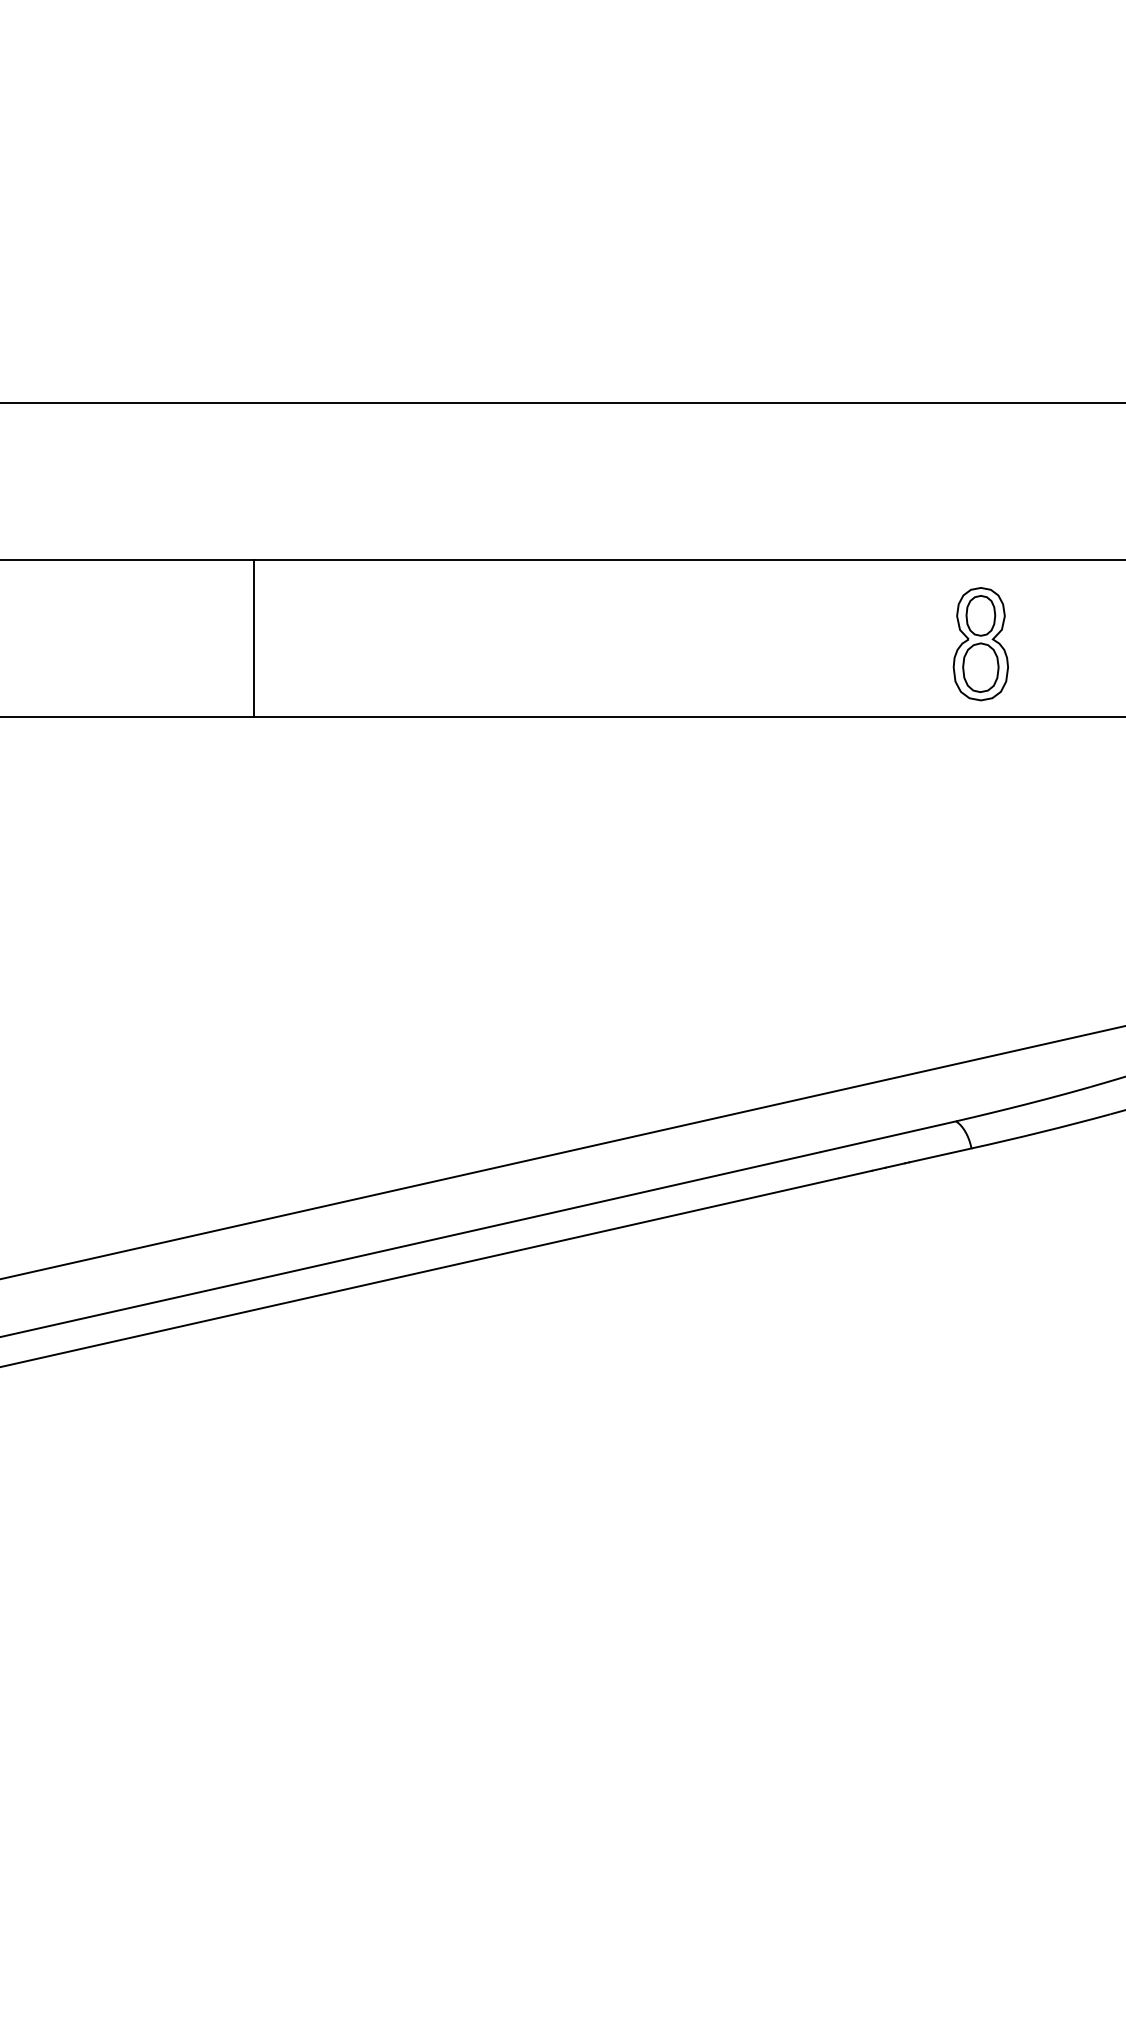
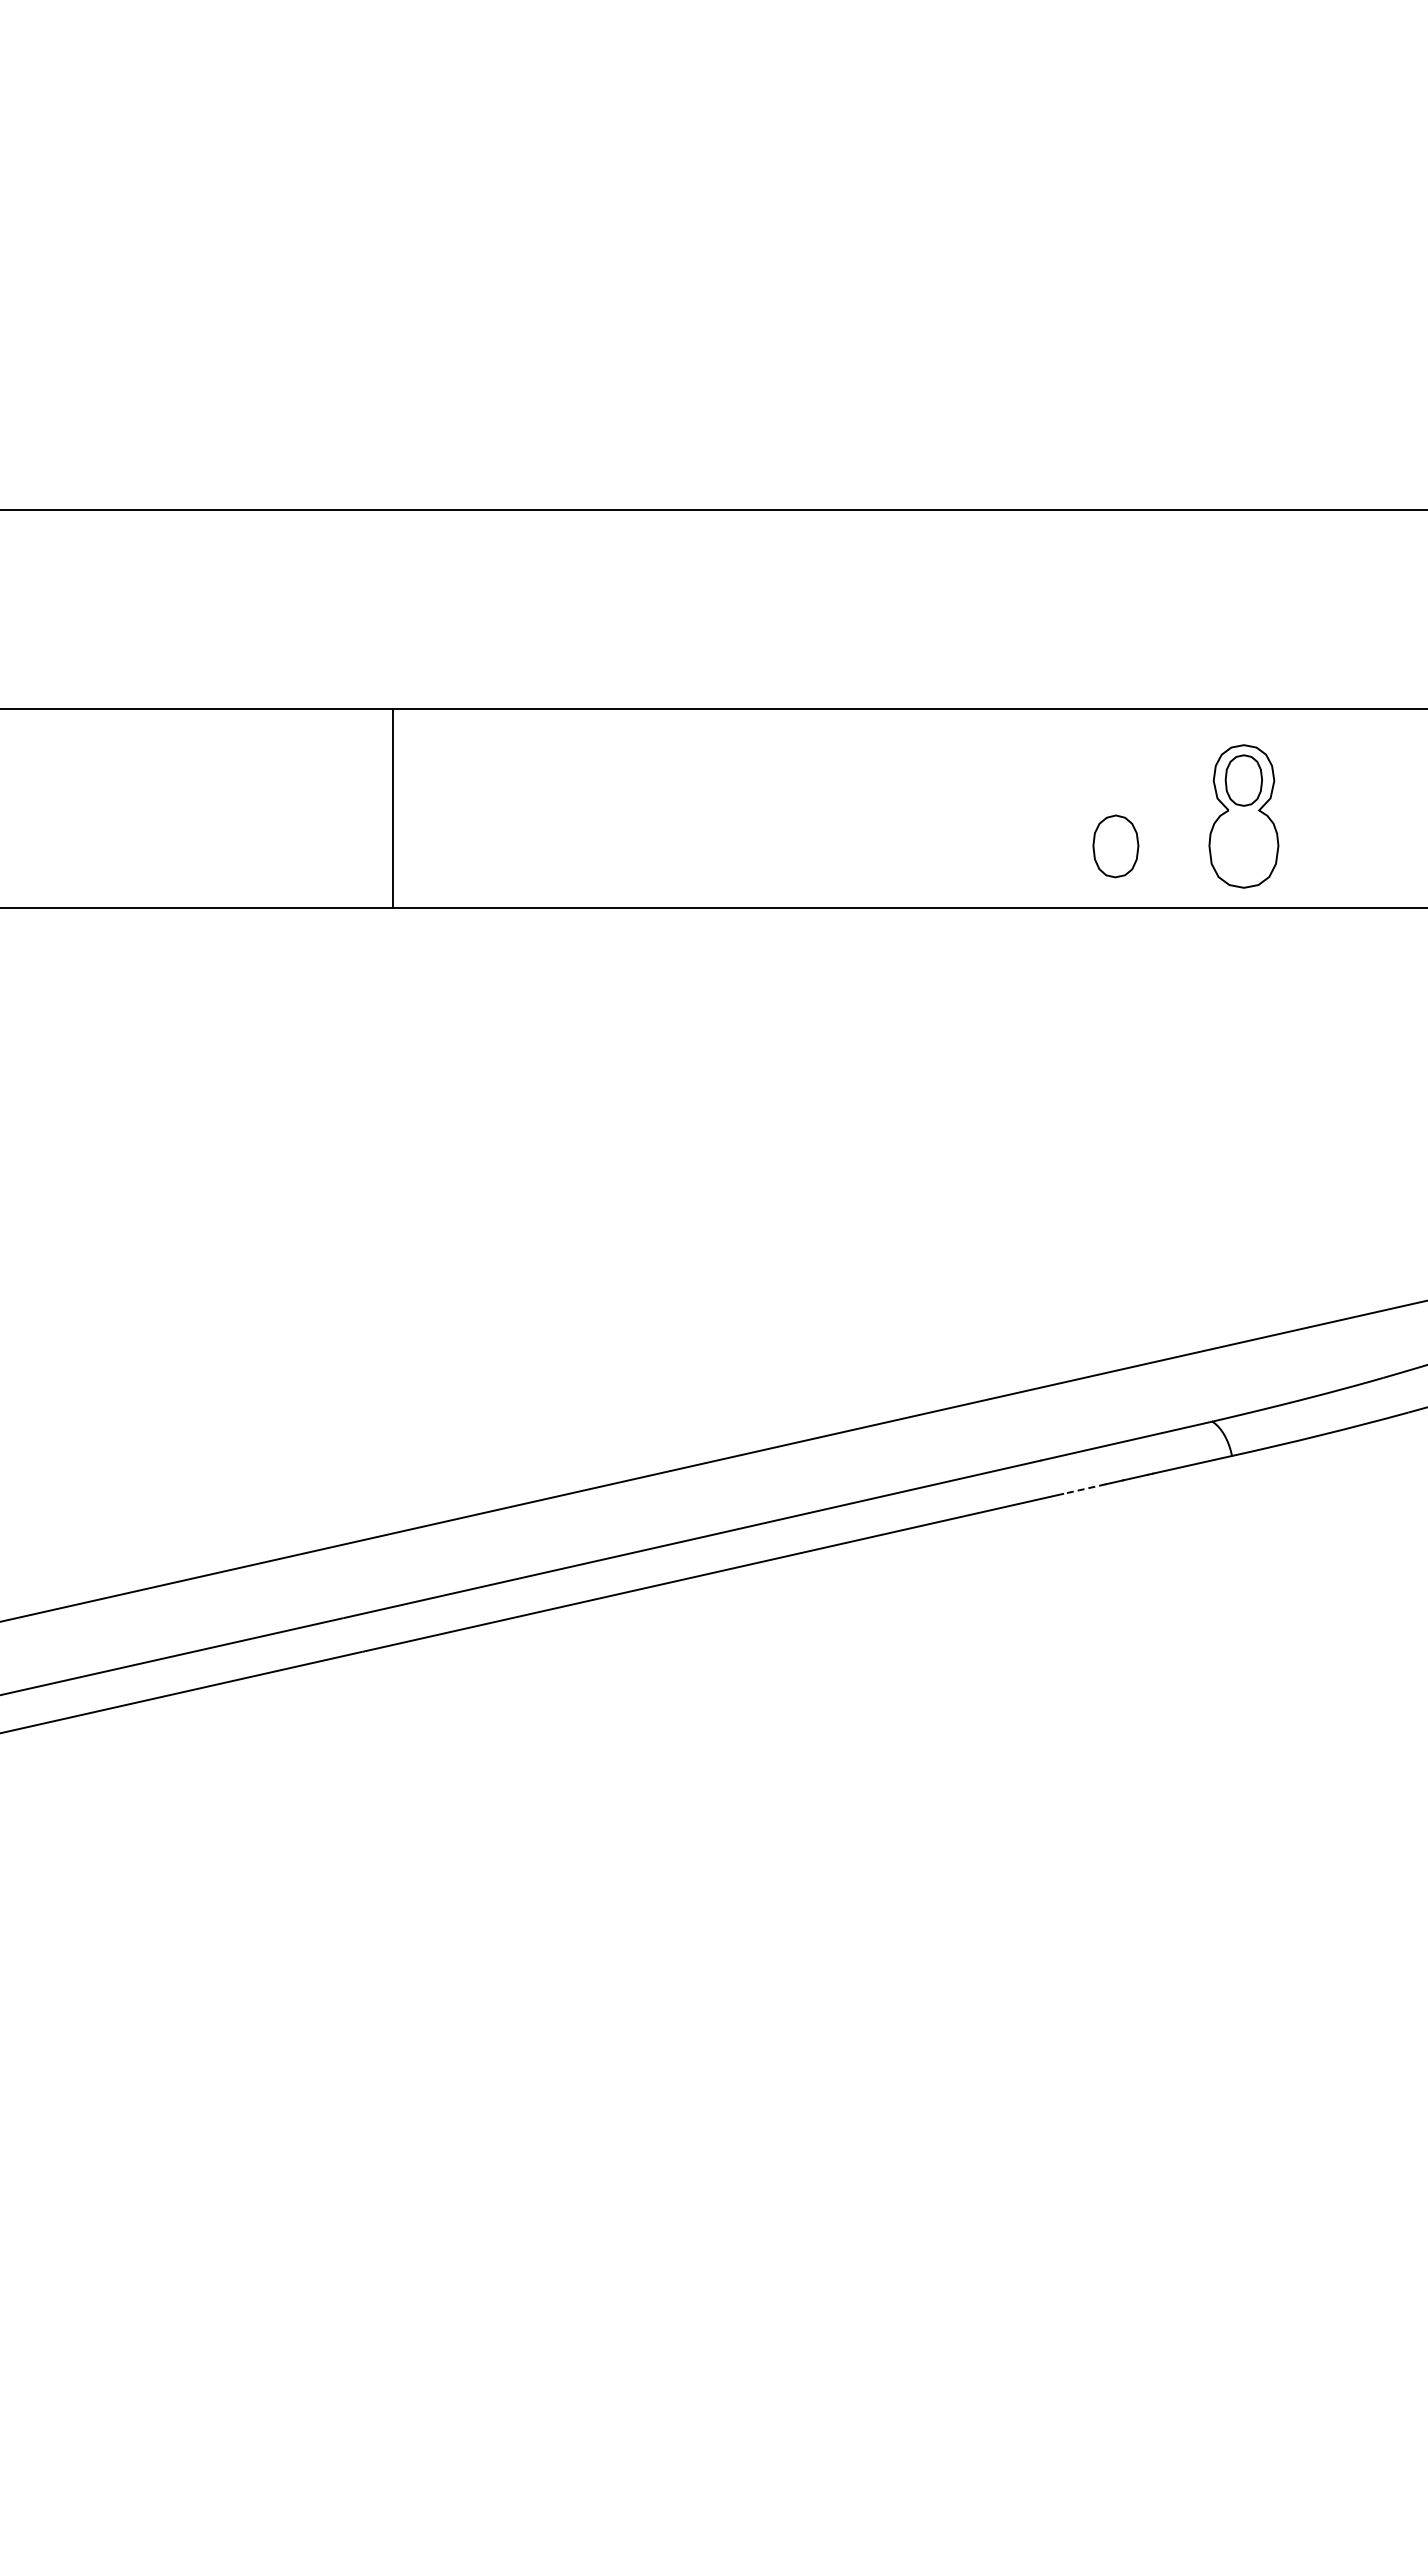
line: (253, 637) -> (392, 808), moved
part: (980, 667) -> (1115, 846), moved
line: (855, 1174) -> (1084, 1489), solid -> dashed

